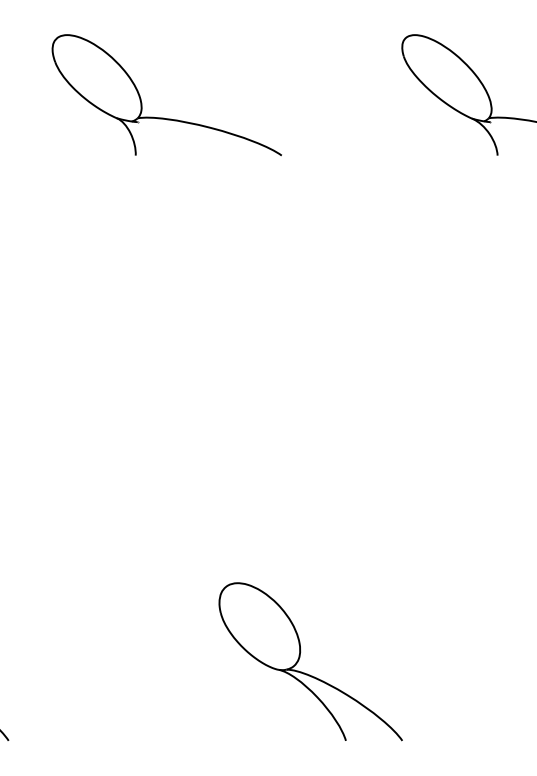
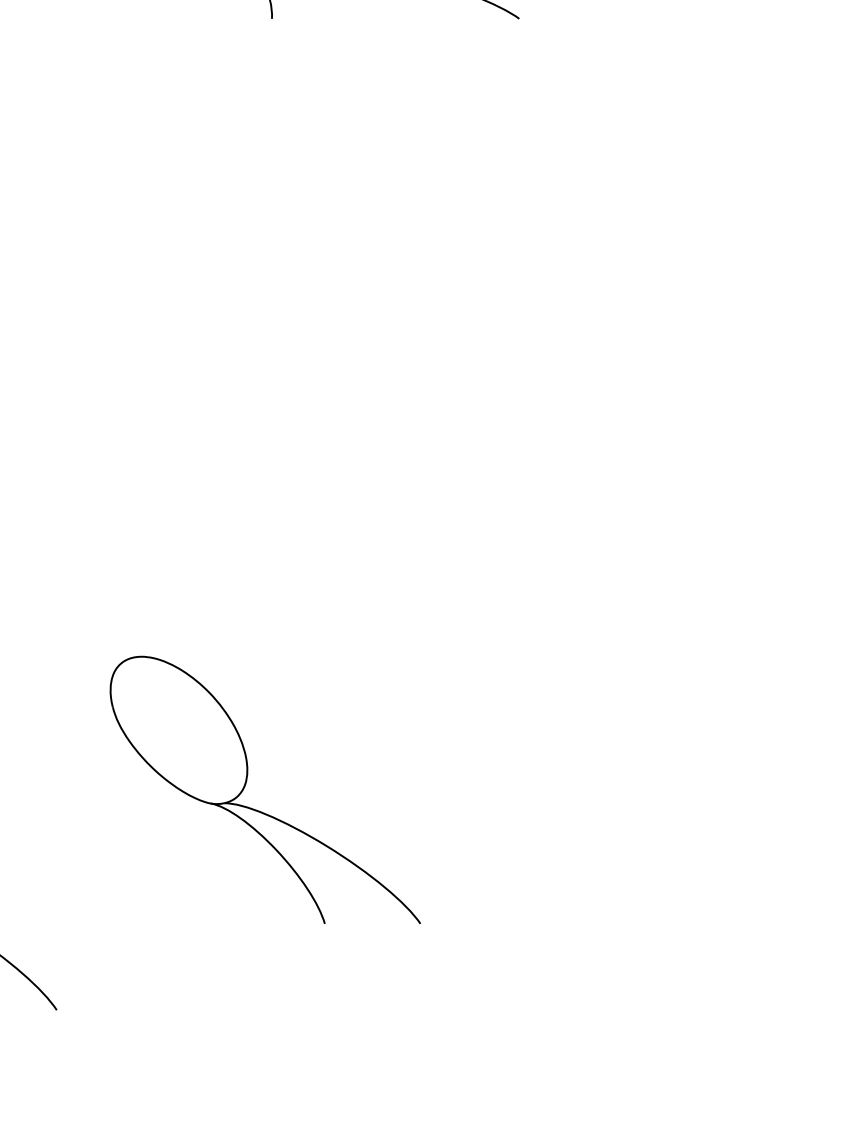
part: (300, 657) -> (247, 782), moved

